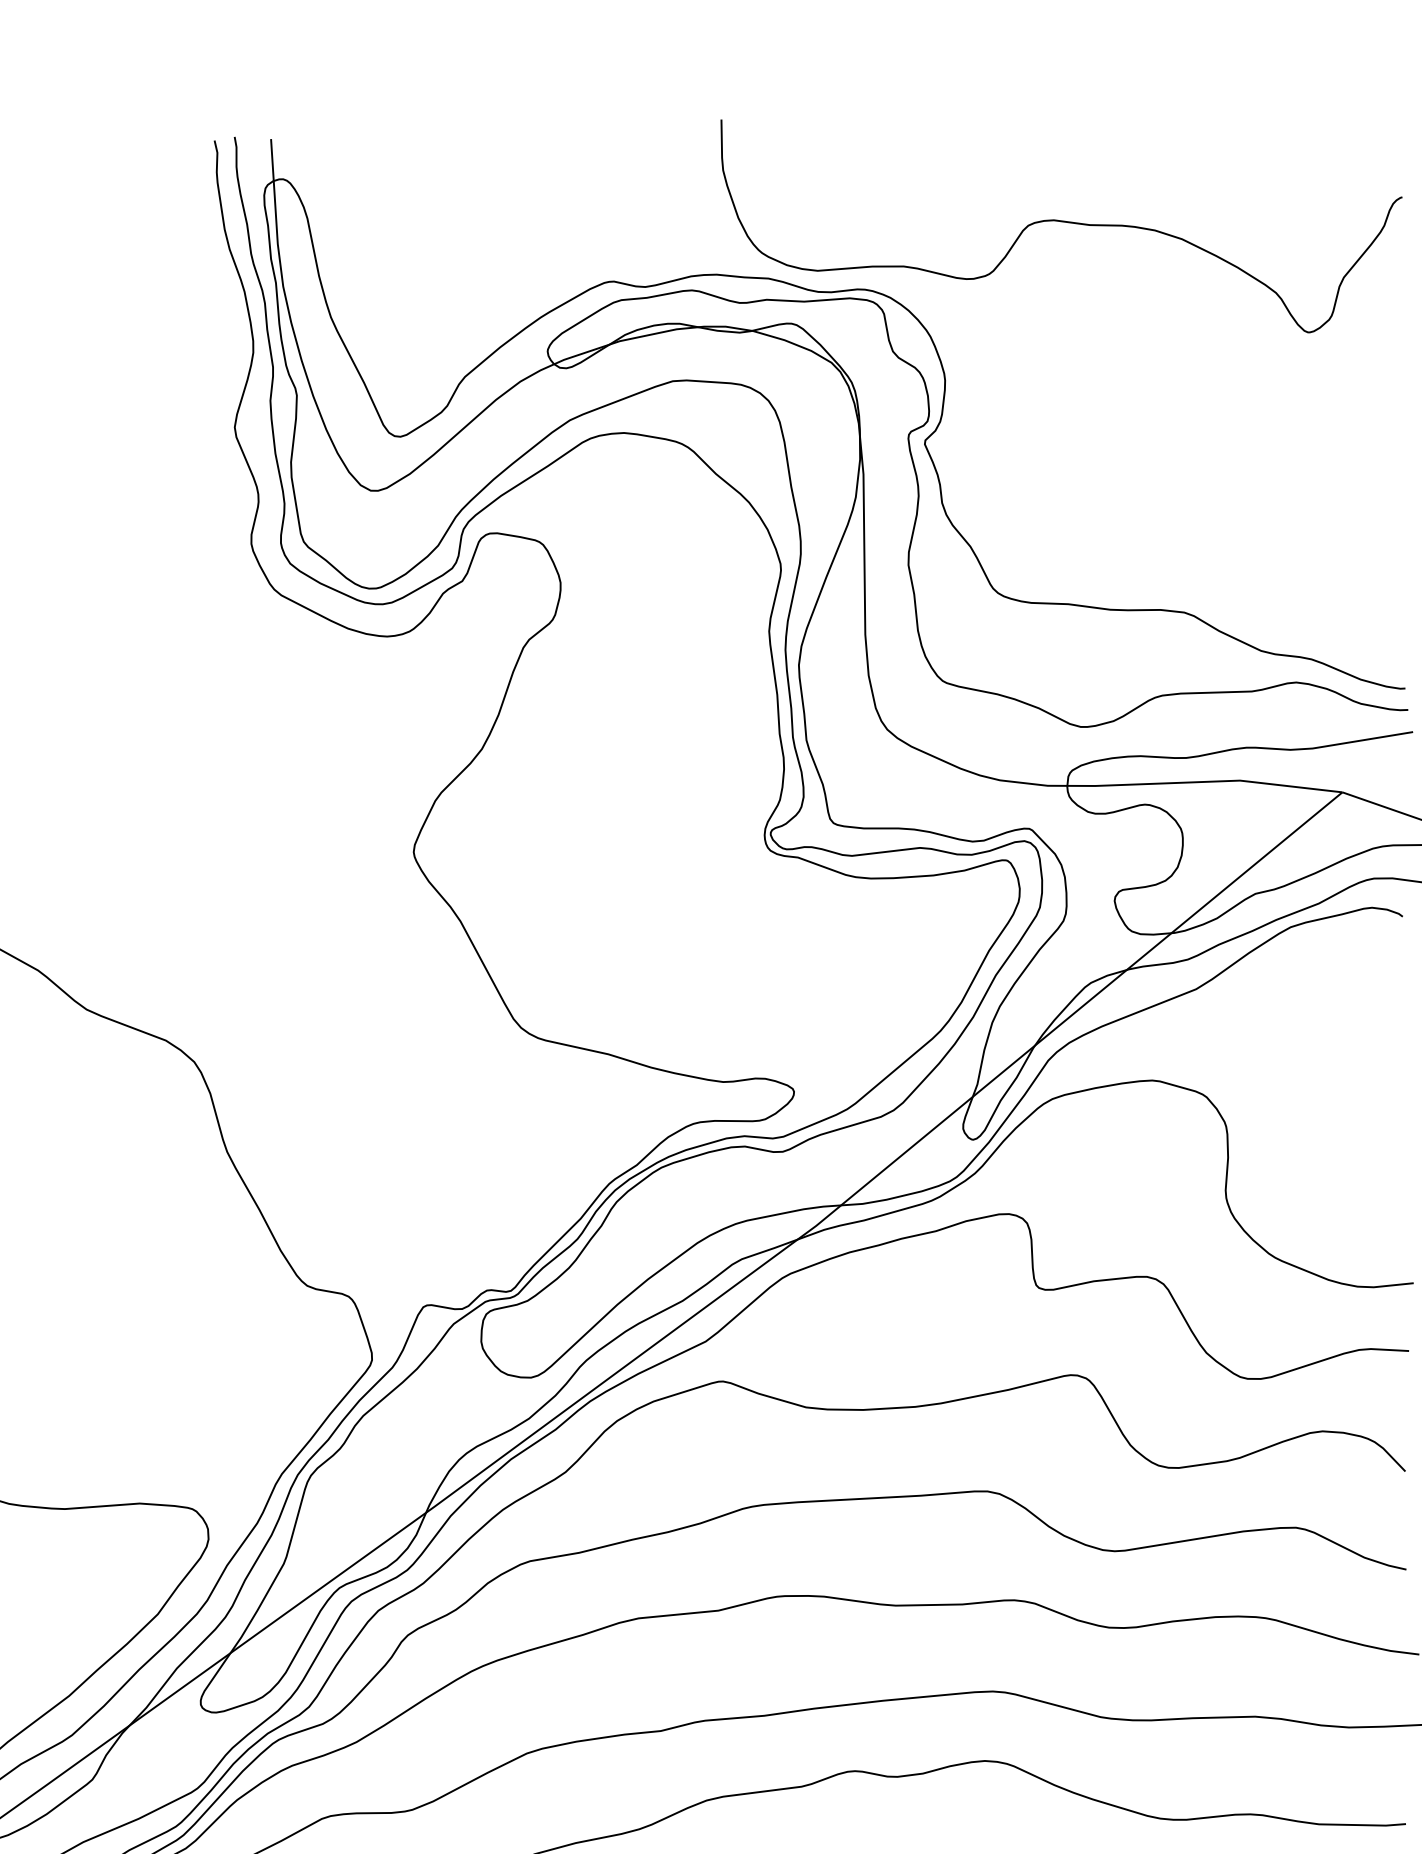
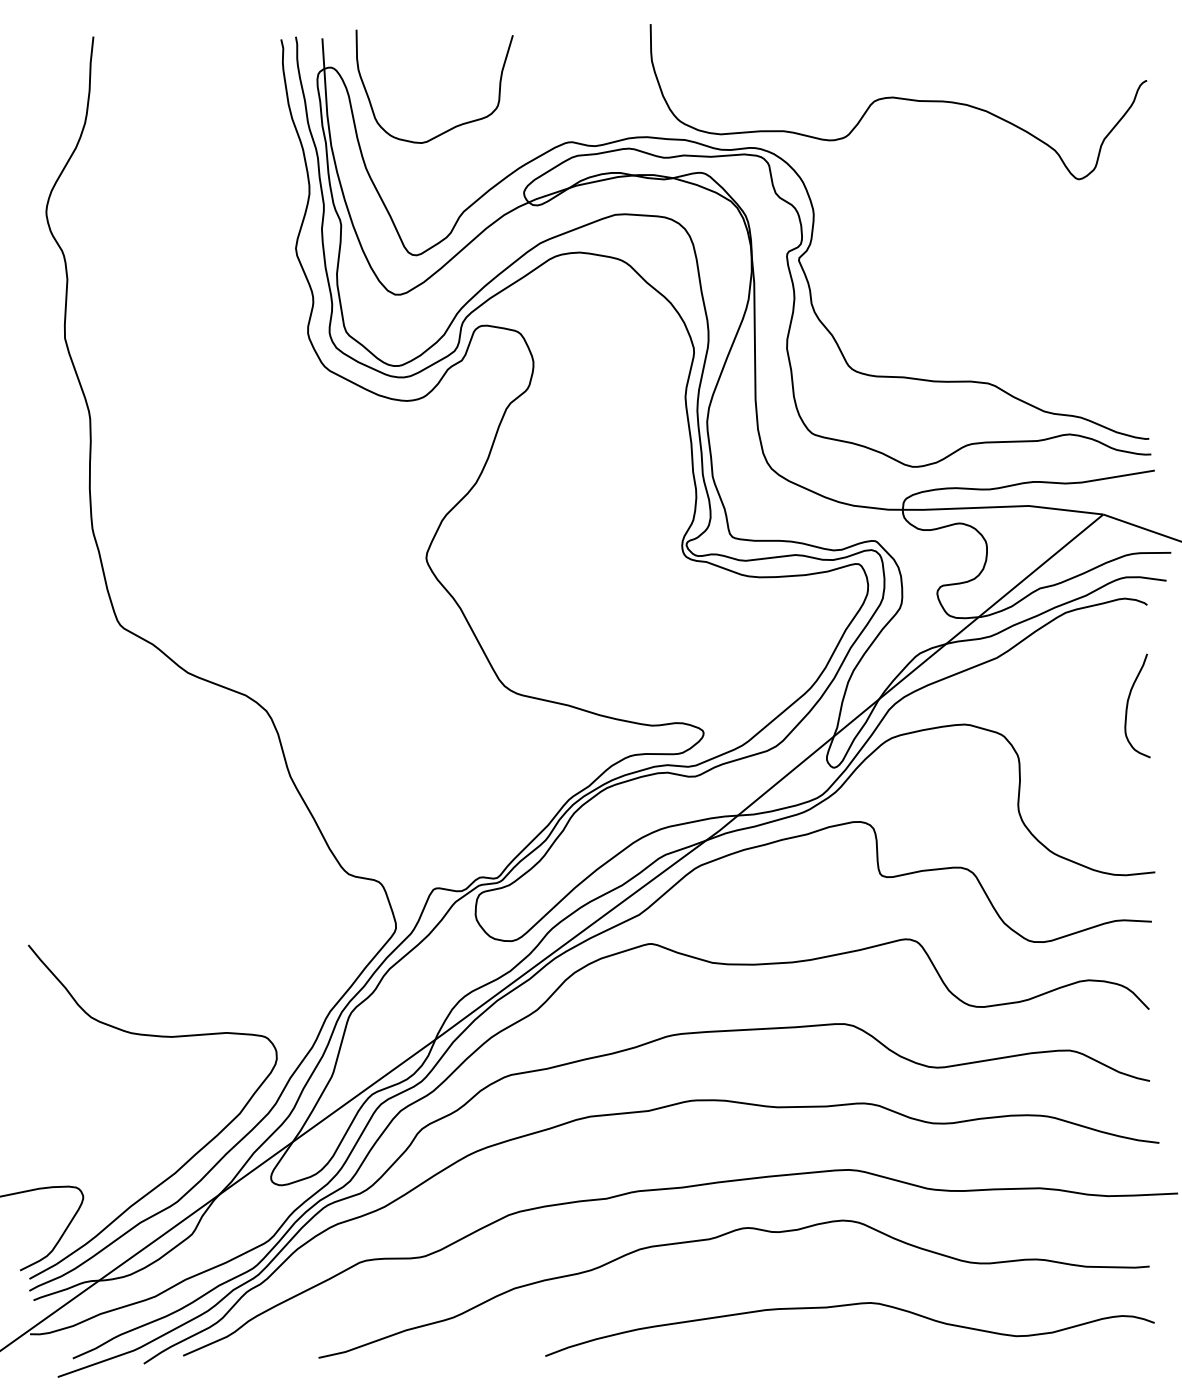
curve: (450, 260) -> (453, 126), added
curve: (1376, 1054) -> (1128, 705), added

